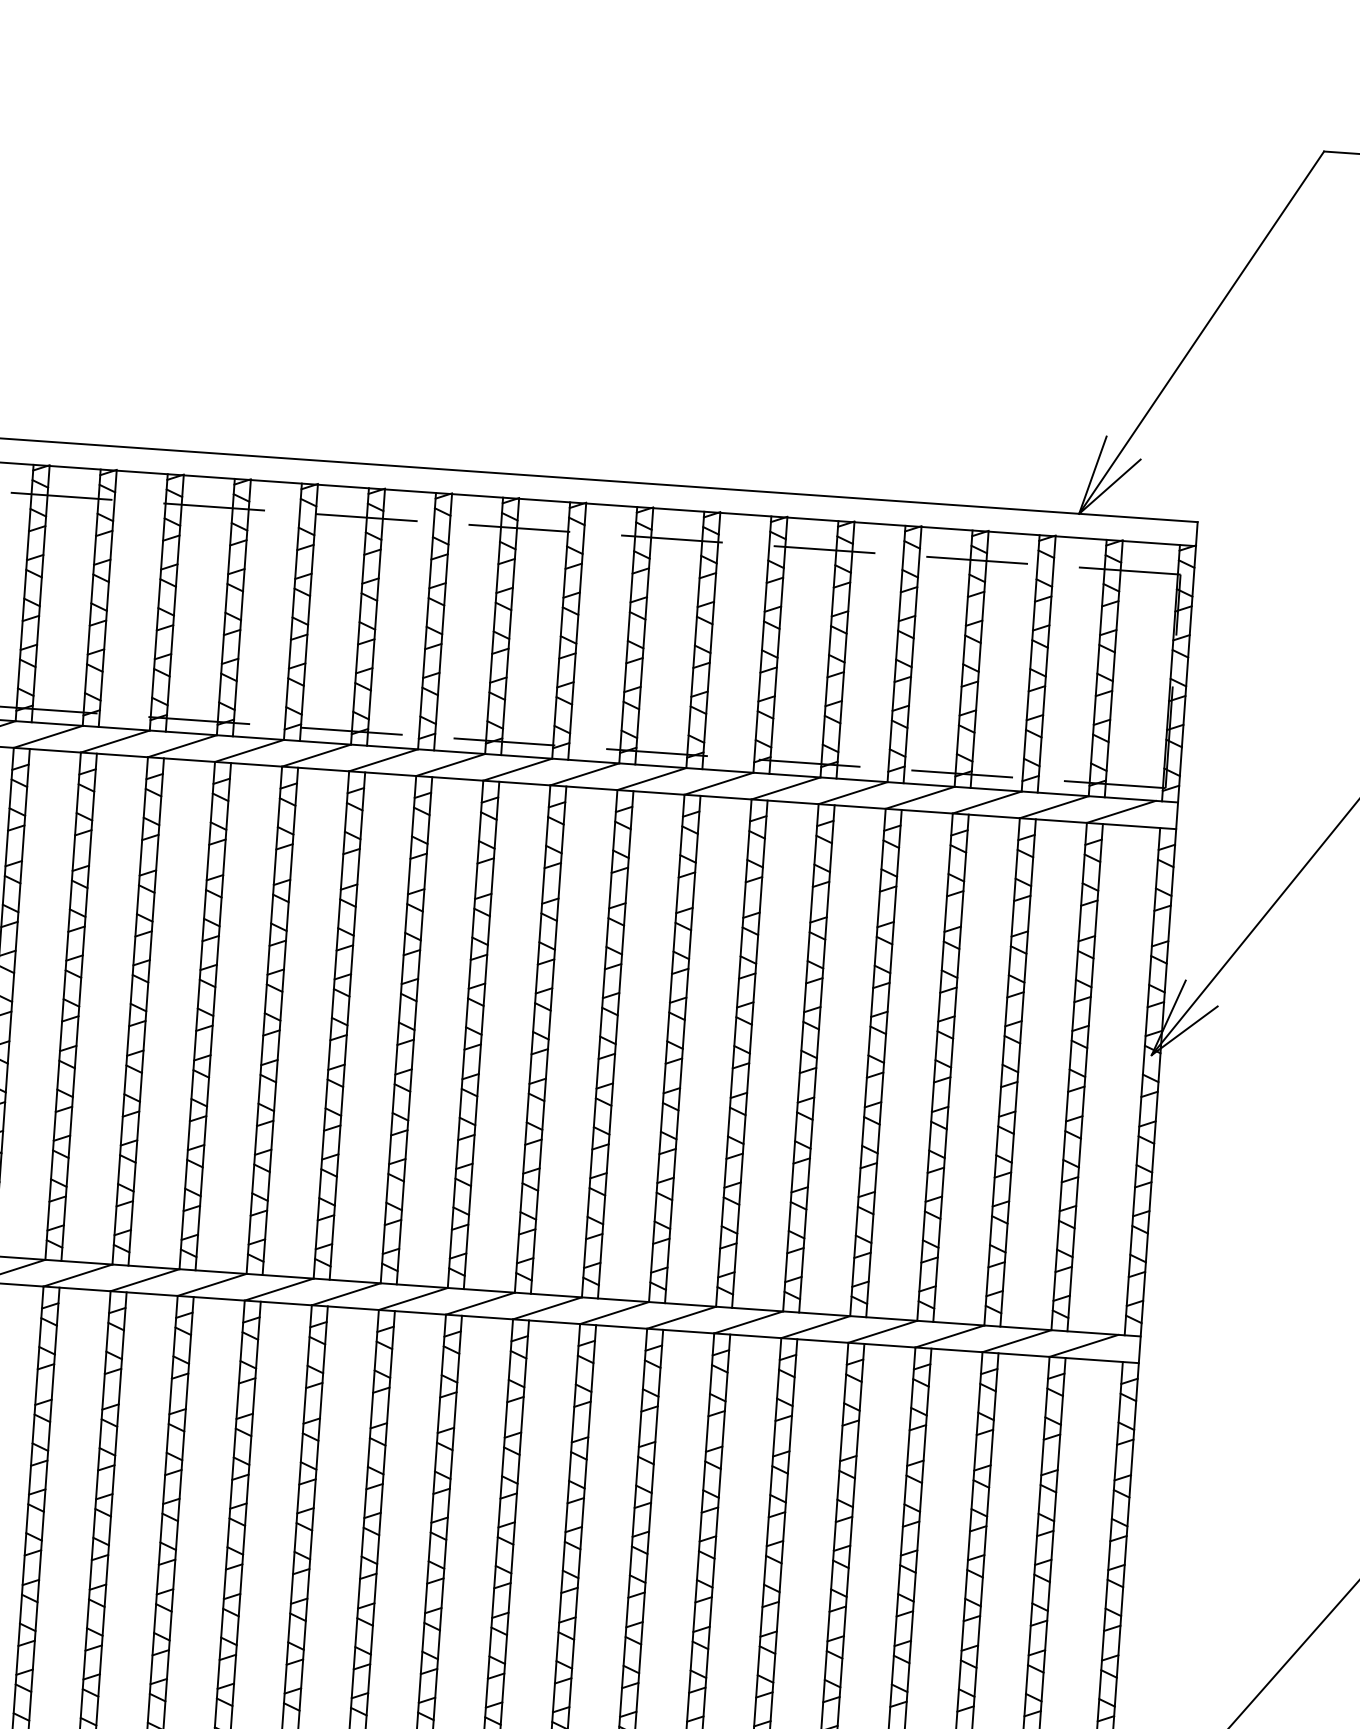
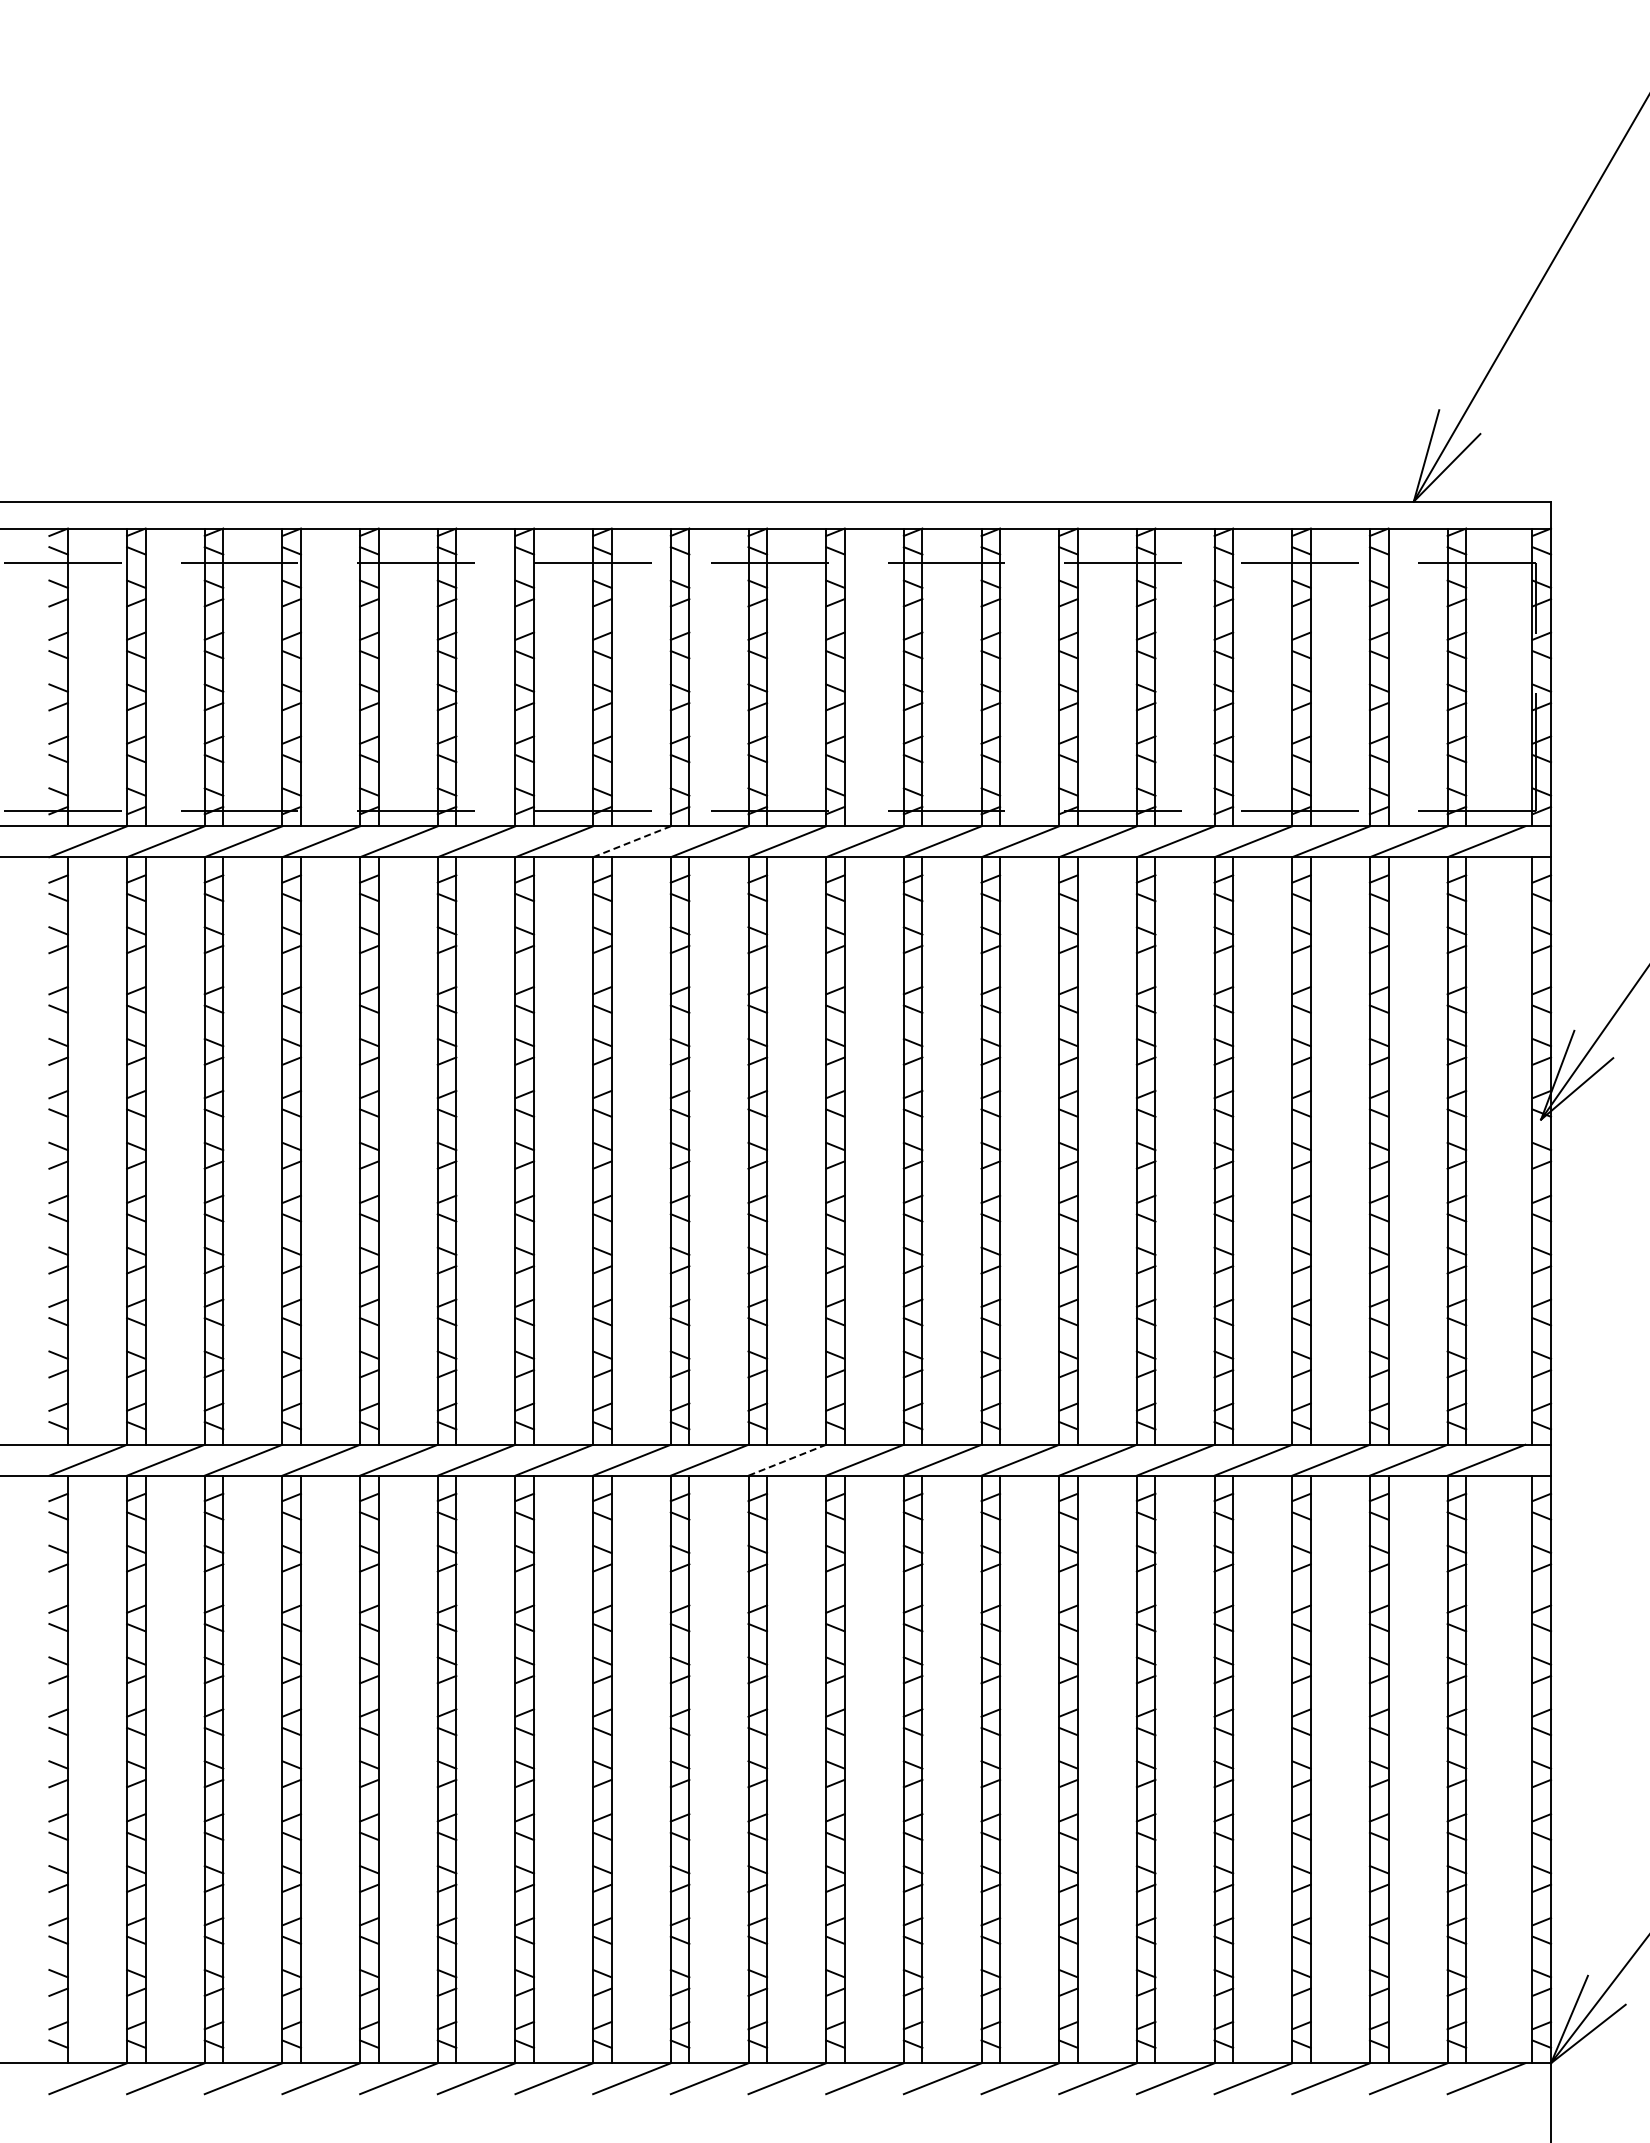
line: (383, 760) -> (631, 841), solid -> dashed
line: (480, 1303) -> (787, 1460), solid -> dashed

